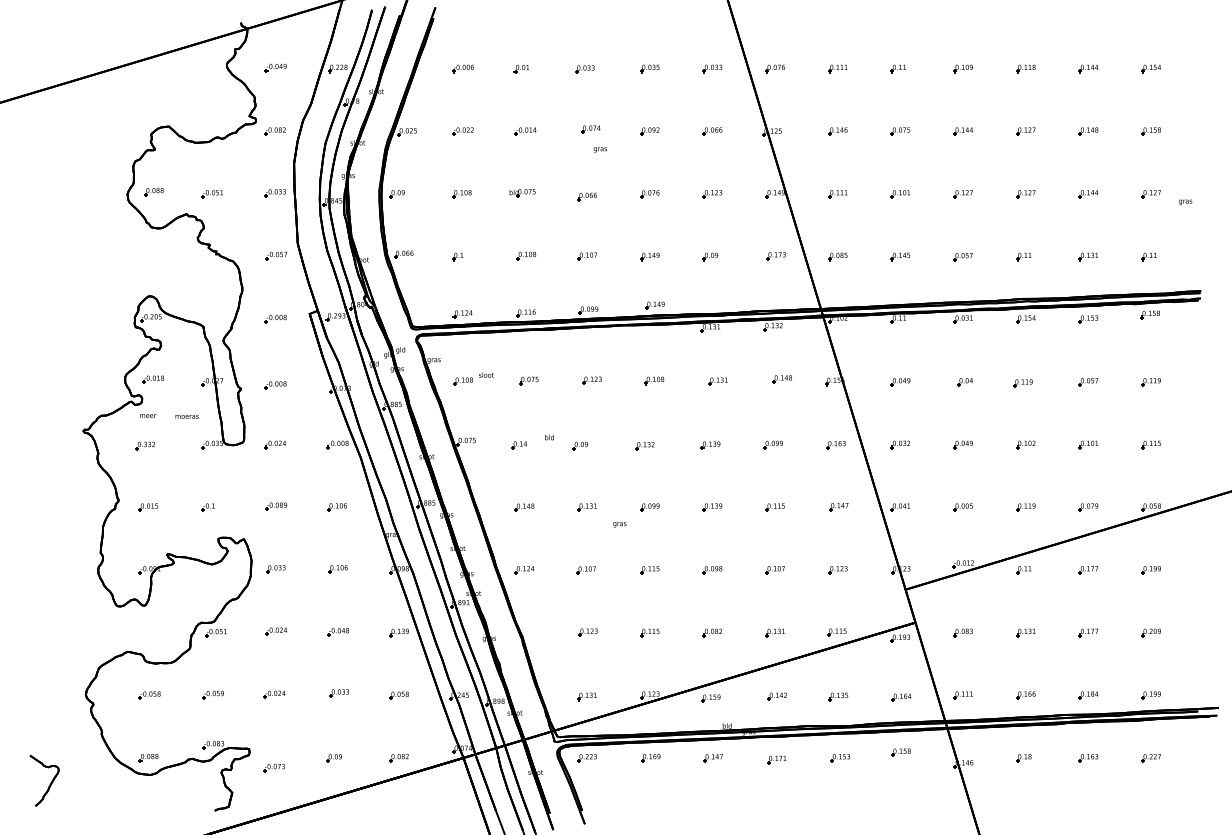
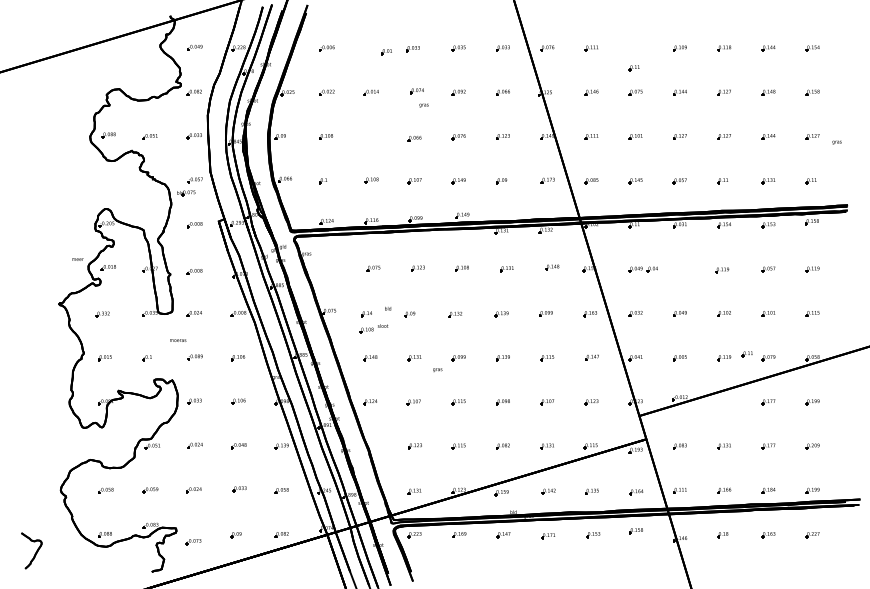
part: (521, 68) -> (386, 51), moved
part: (897, 68) -> (633, 67), moved
part: (522, 193) -> (186, 193), moved
part: (473, 378) -> (373, 328), moved
part: (964, 382) -> (652, 269), moved
text: (148, 415) -> (78, 259), moved
text: (186, 416) -> (177, 340), moved
part: (1023, 570) -> (747, 354), moved

